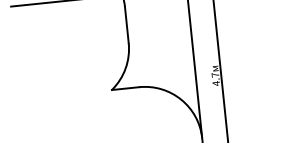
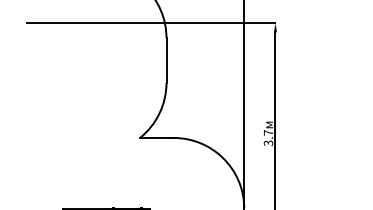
text: (216, 83) -> (268, 143), 4.7 -> 3.7

